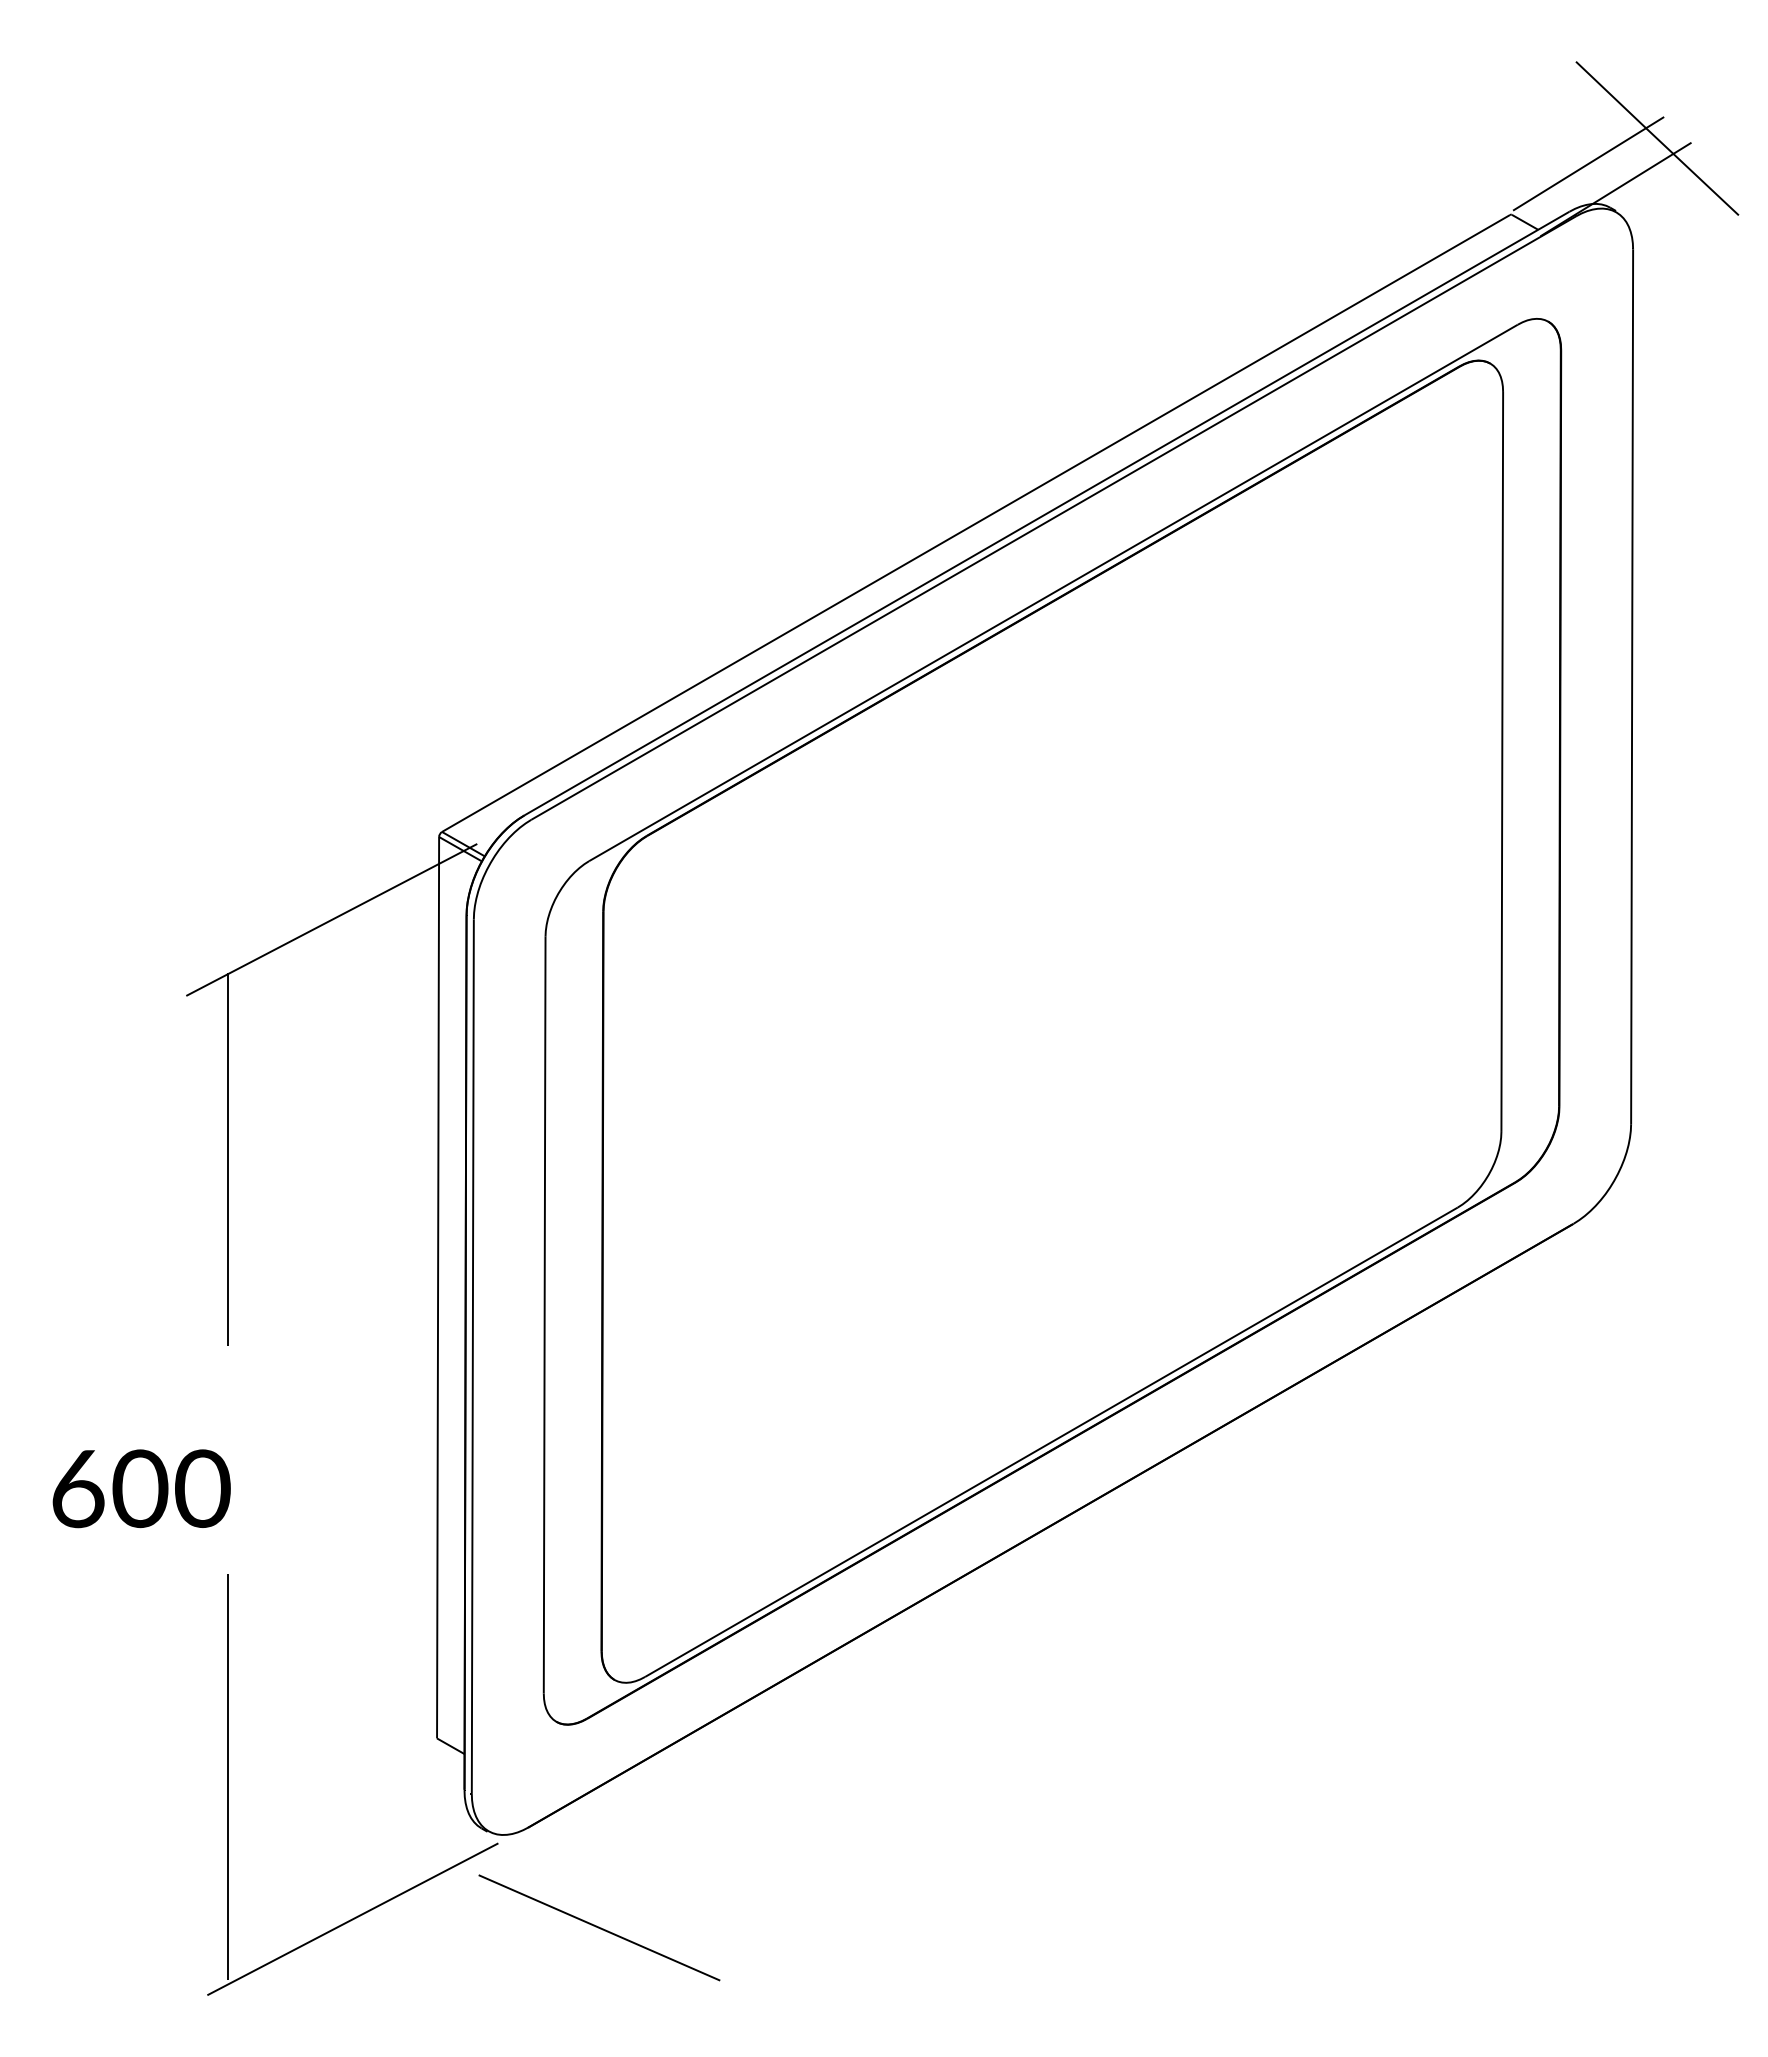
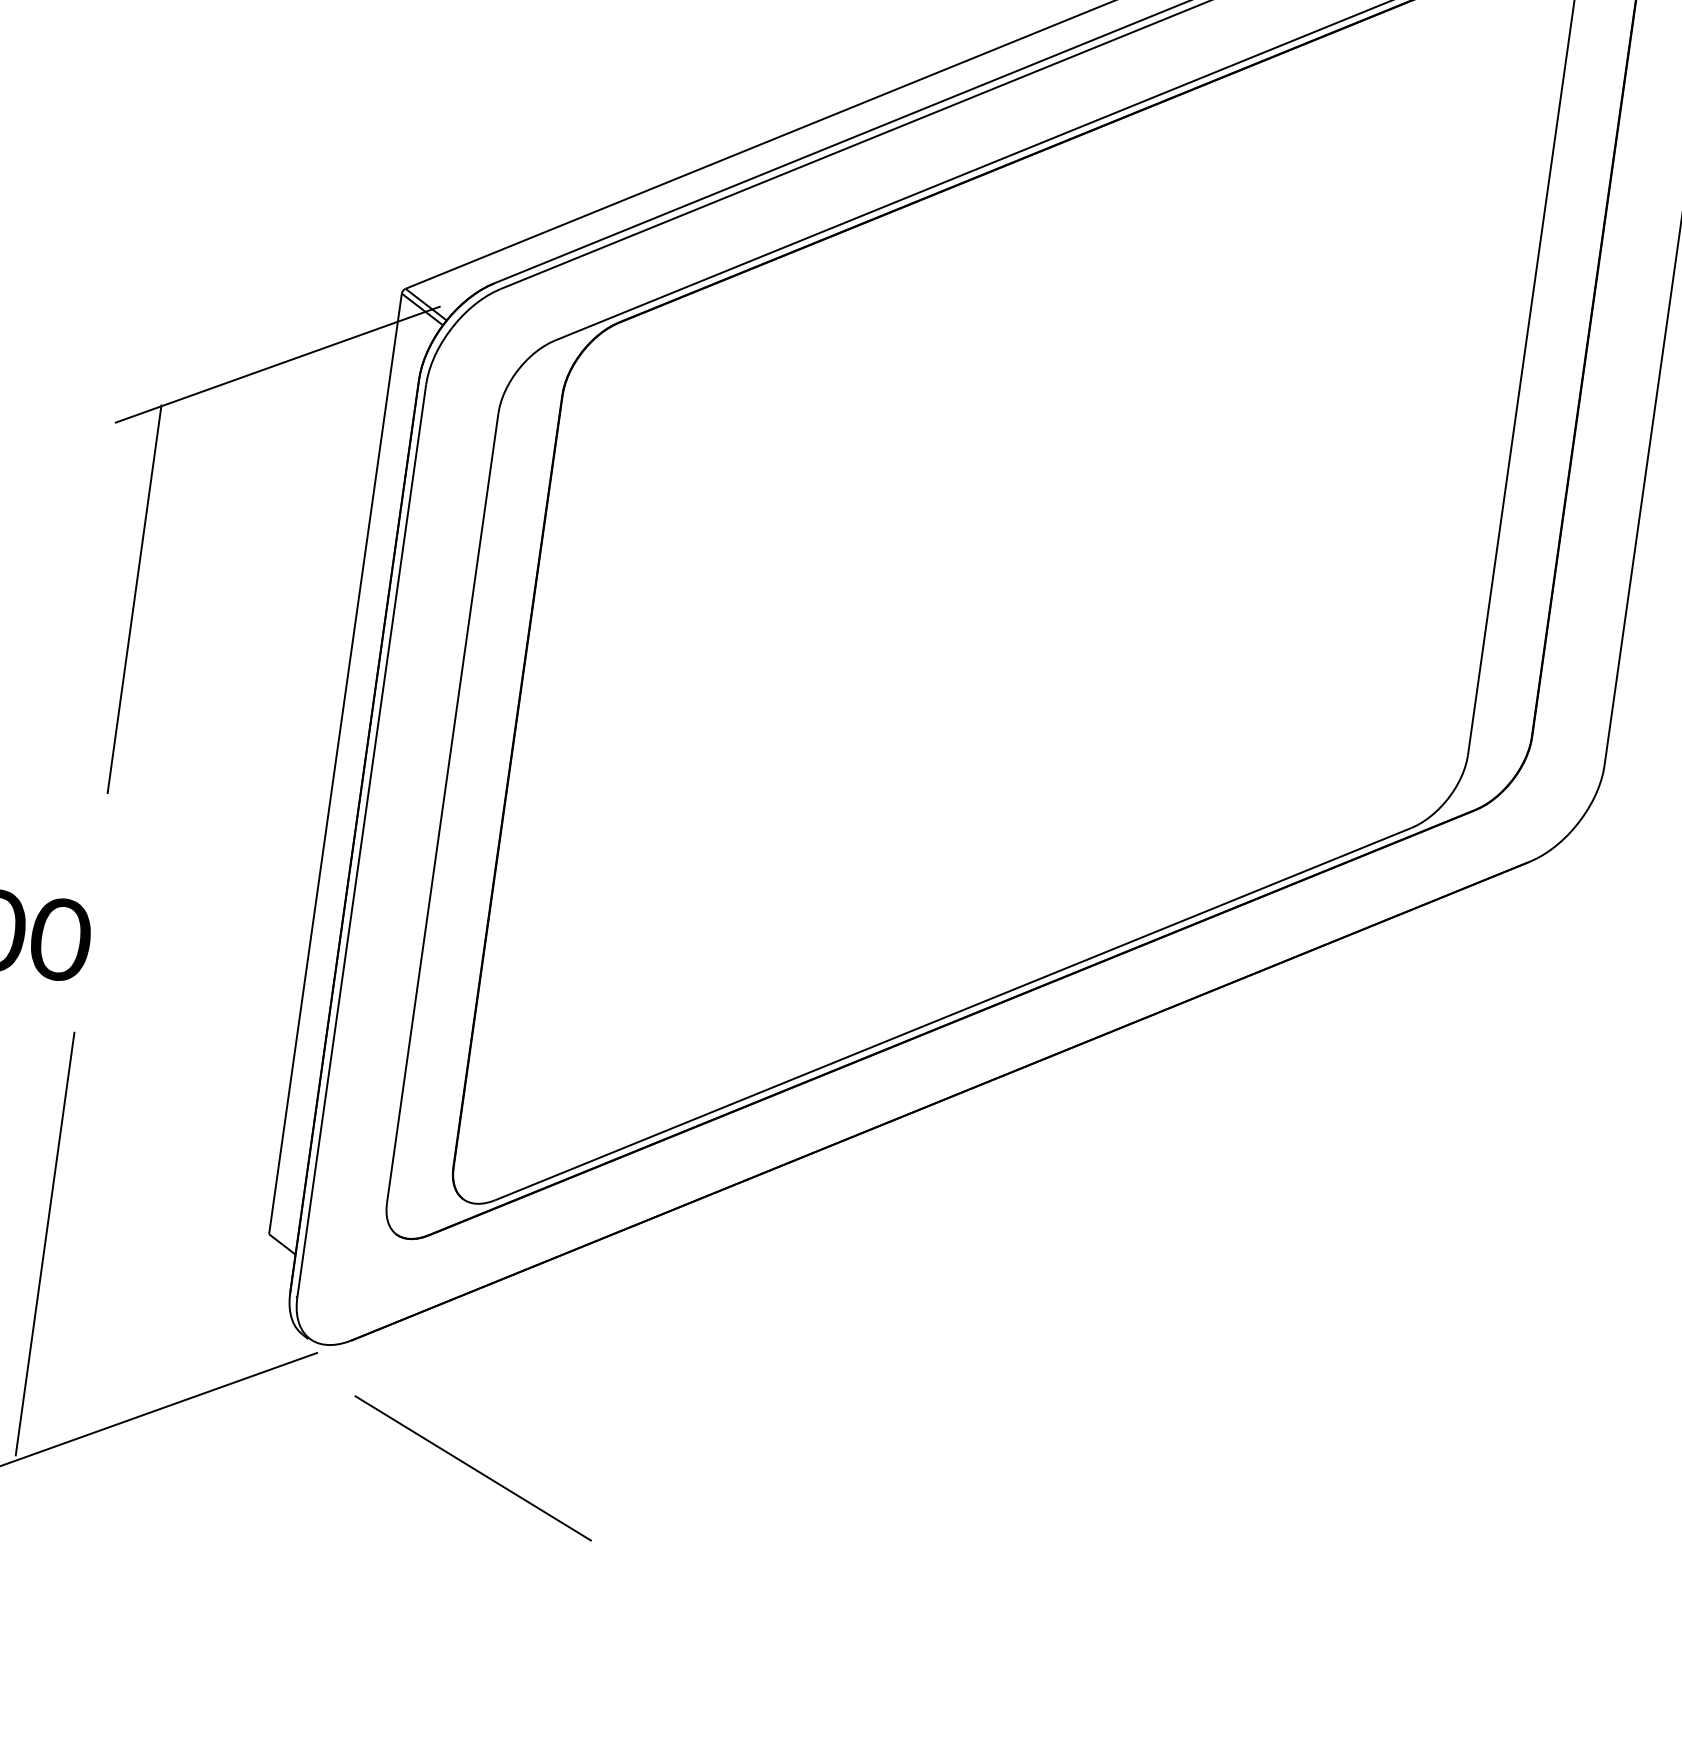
line: (599, 1927) -> (473, 1468), moved

